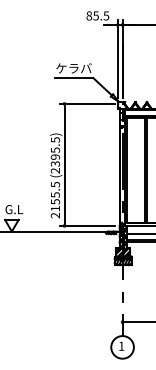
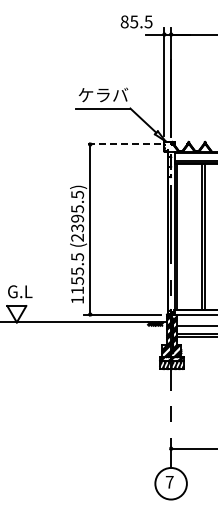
line: (86, 103) -> (121, 144), solid -> dashed
text: (55, 215) -> (77, 299), 2155.5 -> 1155.5
text: (121, 346) -> (169, 482), 1 -> 7

